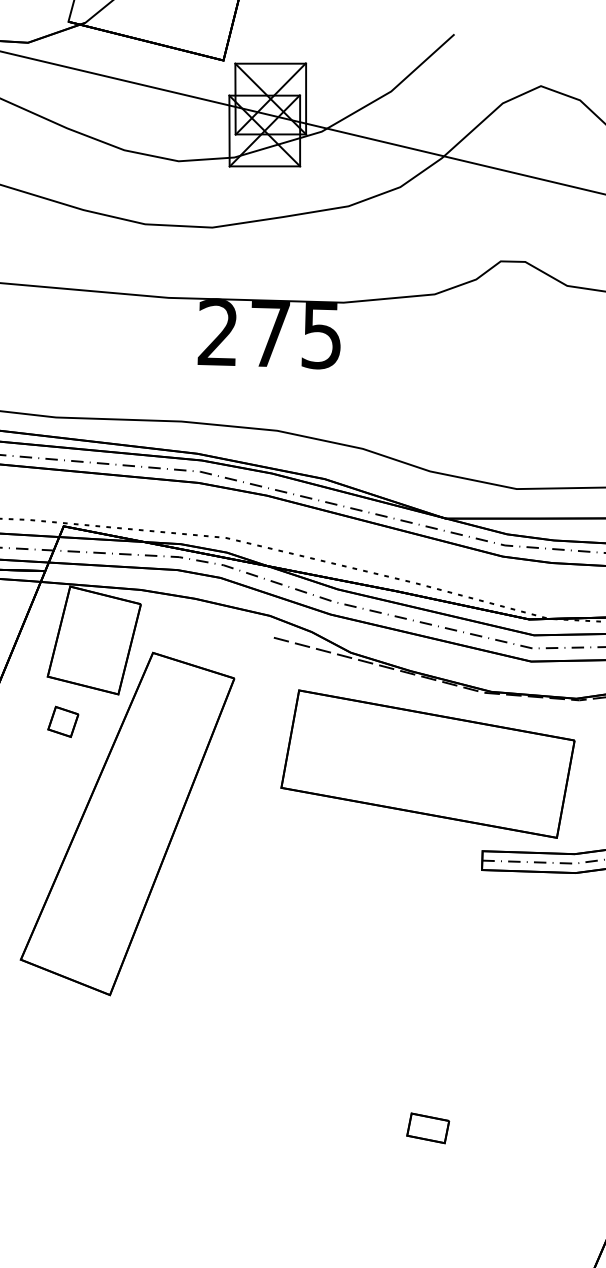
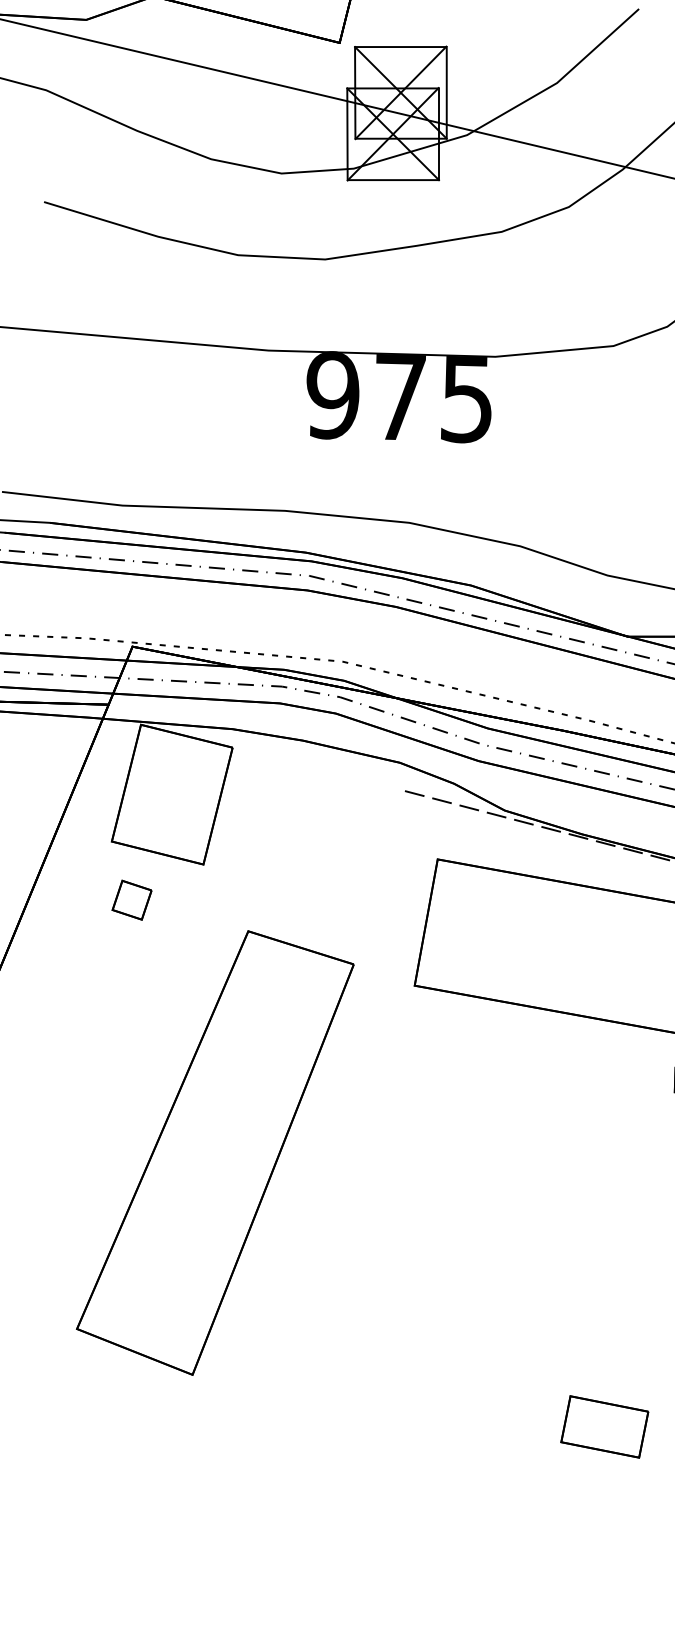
text: (217, 333) -> (331, 396), 275 -> 975
part: (127, 823) -> (215, 1152), moved
part: (428, 1128) -> (605, 1427), size x1.6

